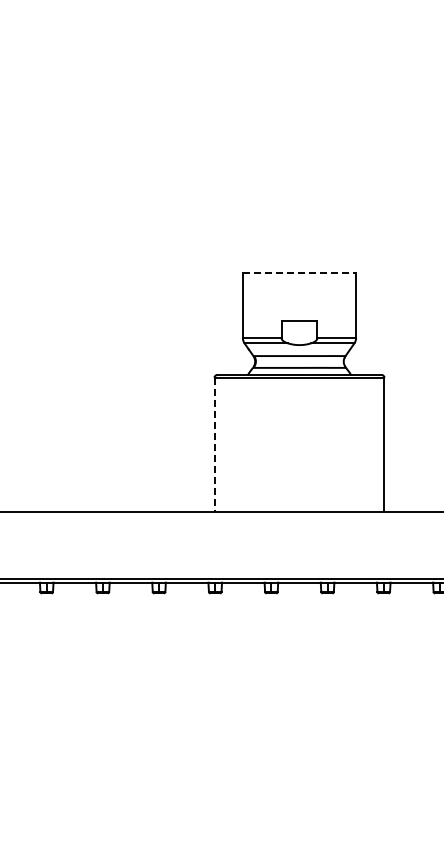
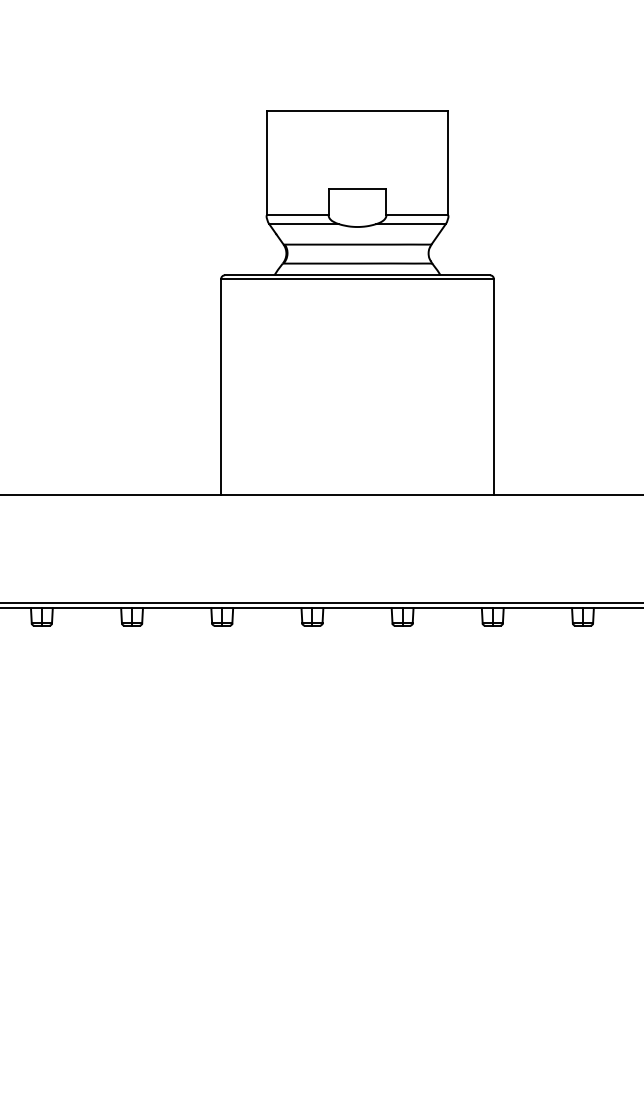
line: (299, 272) -> (357, 110), dashed -> solid
line: (214, 445) -> (221, 388), dashed -> solid

